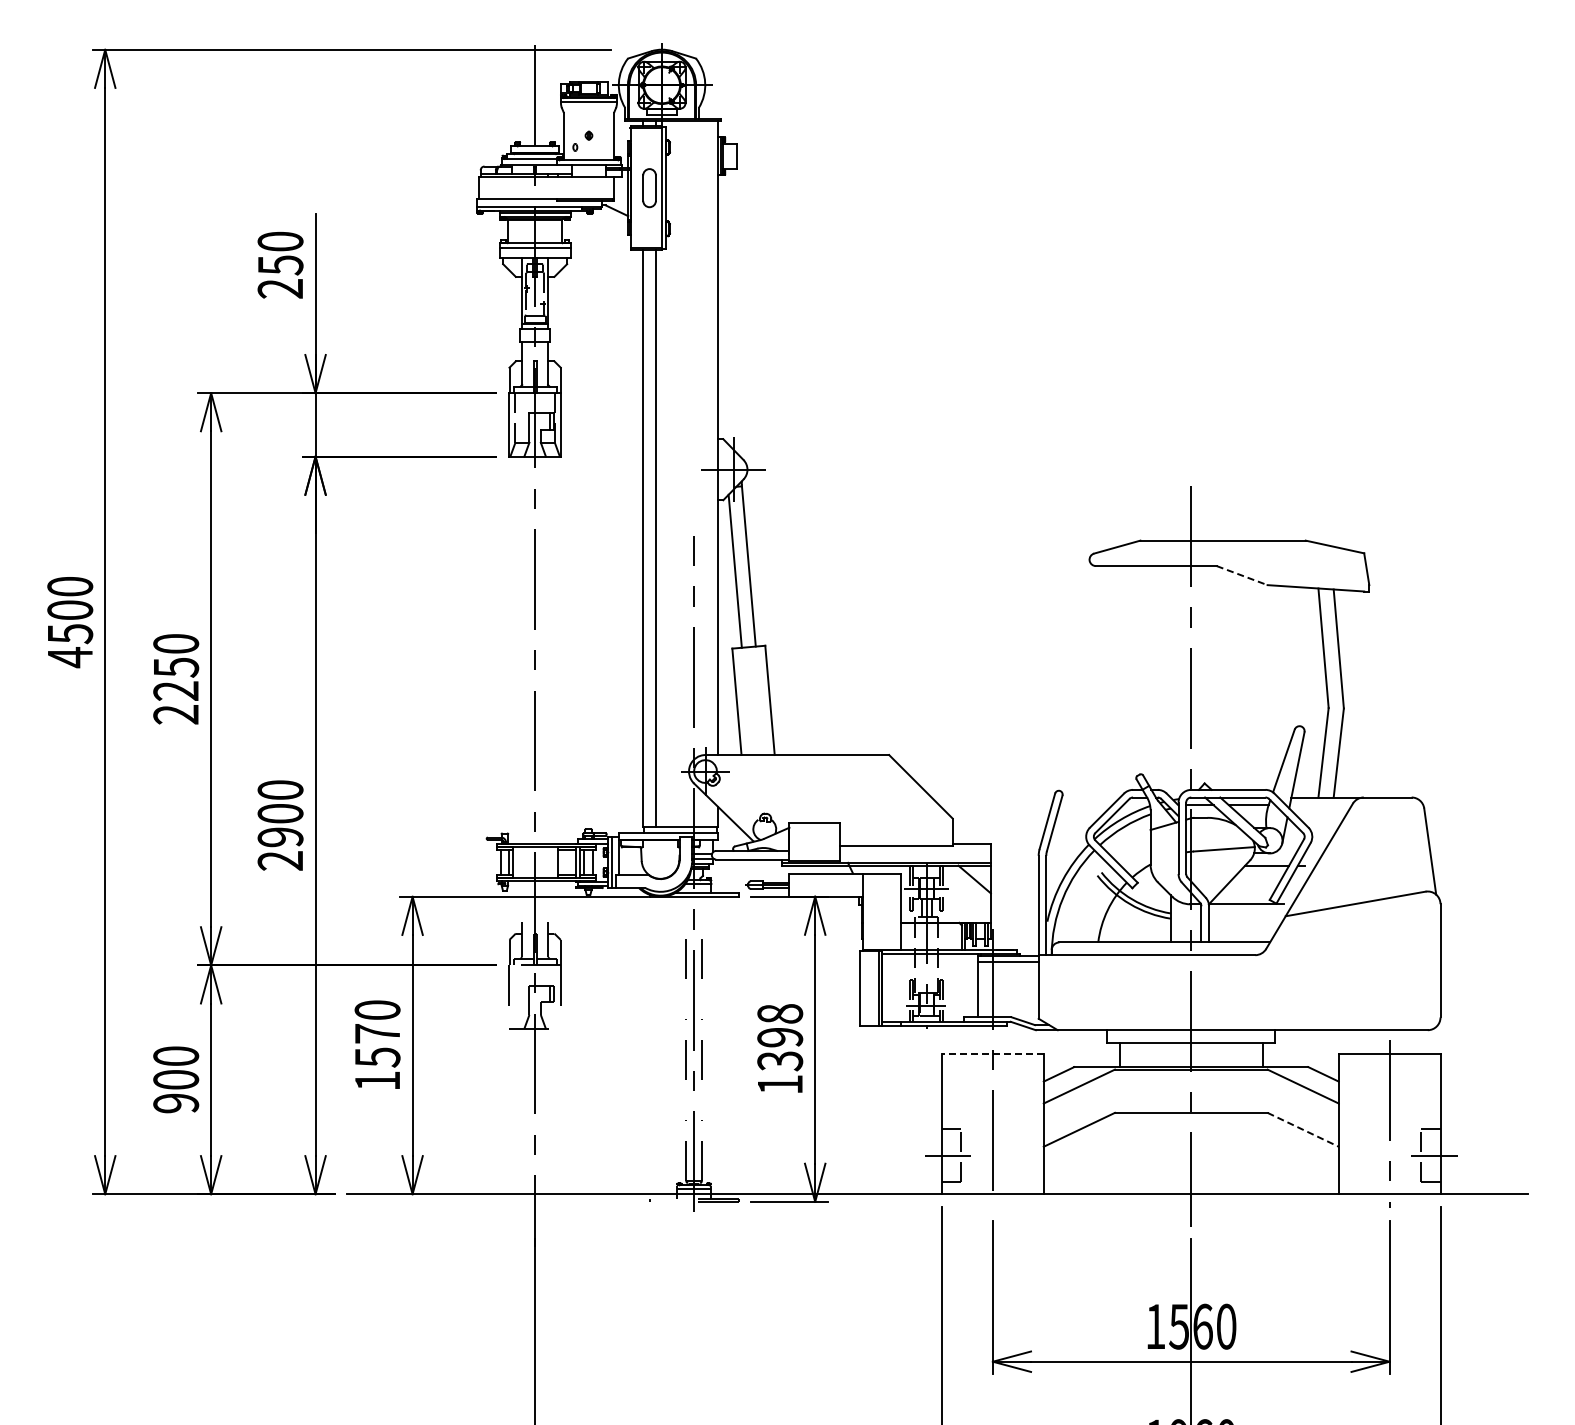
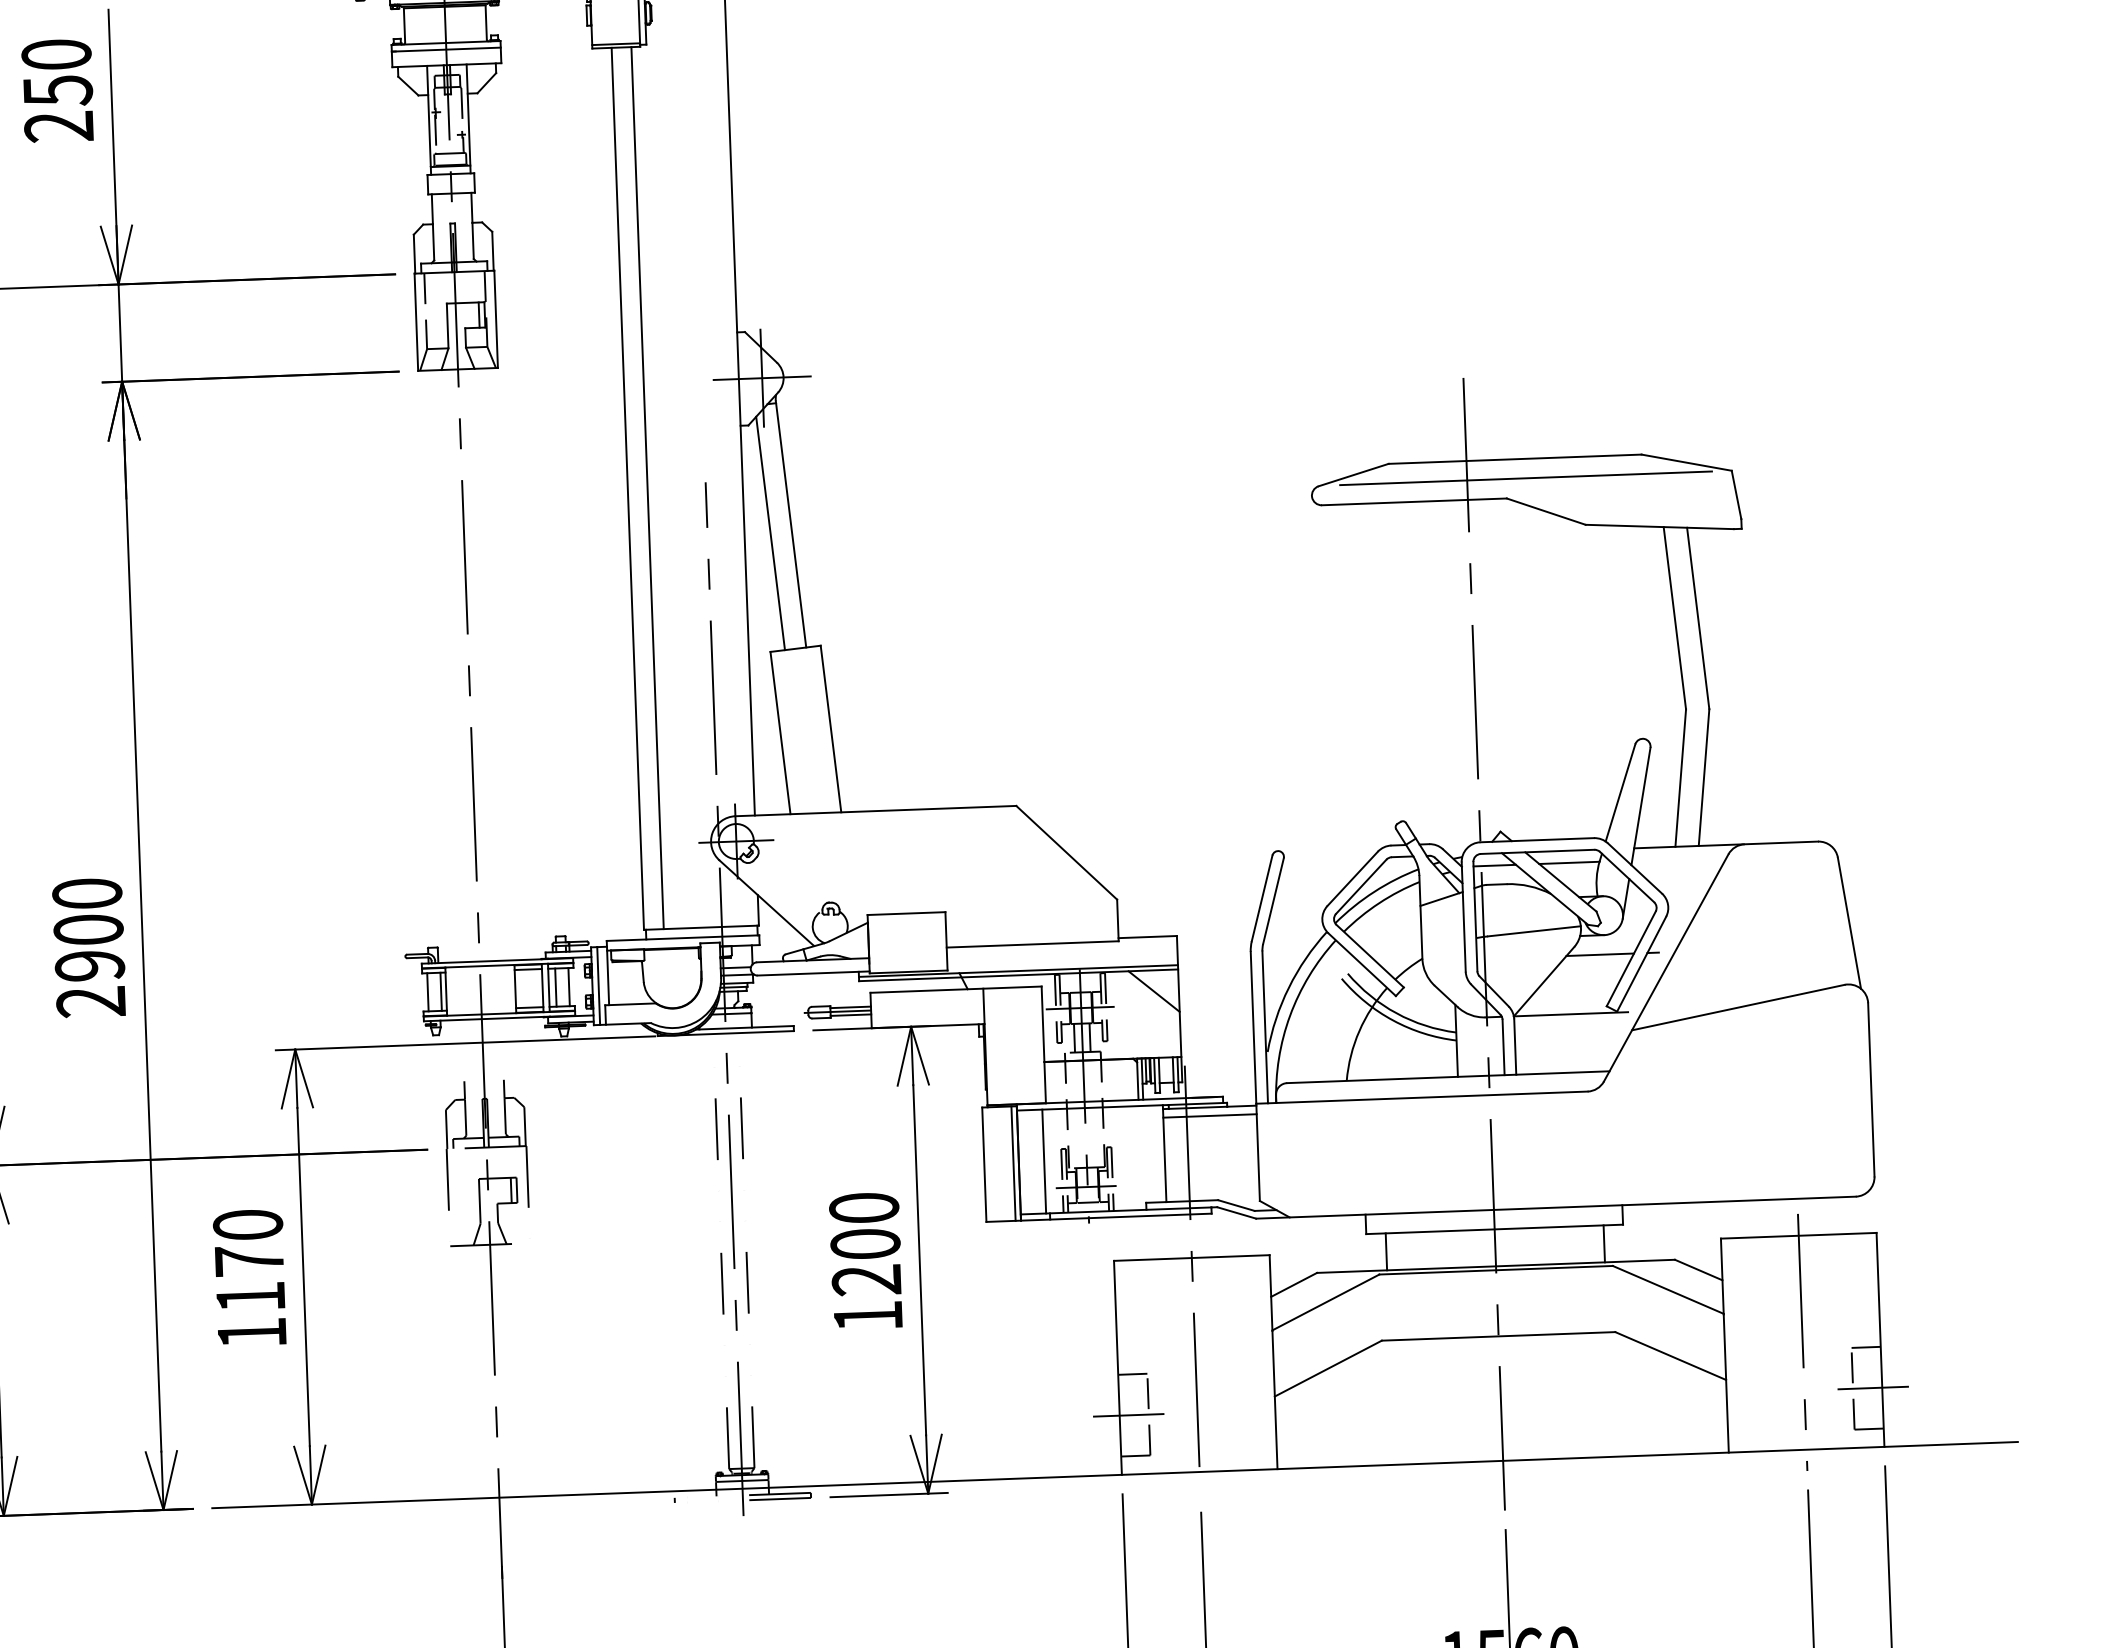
line: (1229, 553) -> (1525, 478), added
line: (1242, 575) -> (1546, 511), dashed -> solid
line: (898, 987) -> (1043, 1161), added
text: (780, 1037) -> (865, 1244), 1398 -> 1200
line: (992, 1054) -> (1191, 1258), dashed -> solid
text: (377, 1057) -> (250, 1297), 1570 -> 1170
line: (1303, 1130) -> (1671, 1357), dashed -> solid

